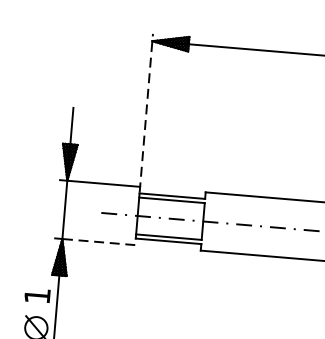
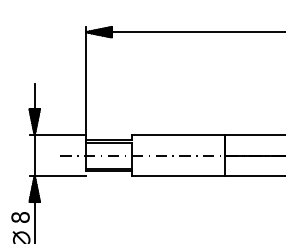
line: (146, 112) -> (86, 82), dashed -> solid
line: (98, 242) -> (60, 176), dashed -> solid
text: (37, 295) -> (20, 217), 1 -> 8

